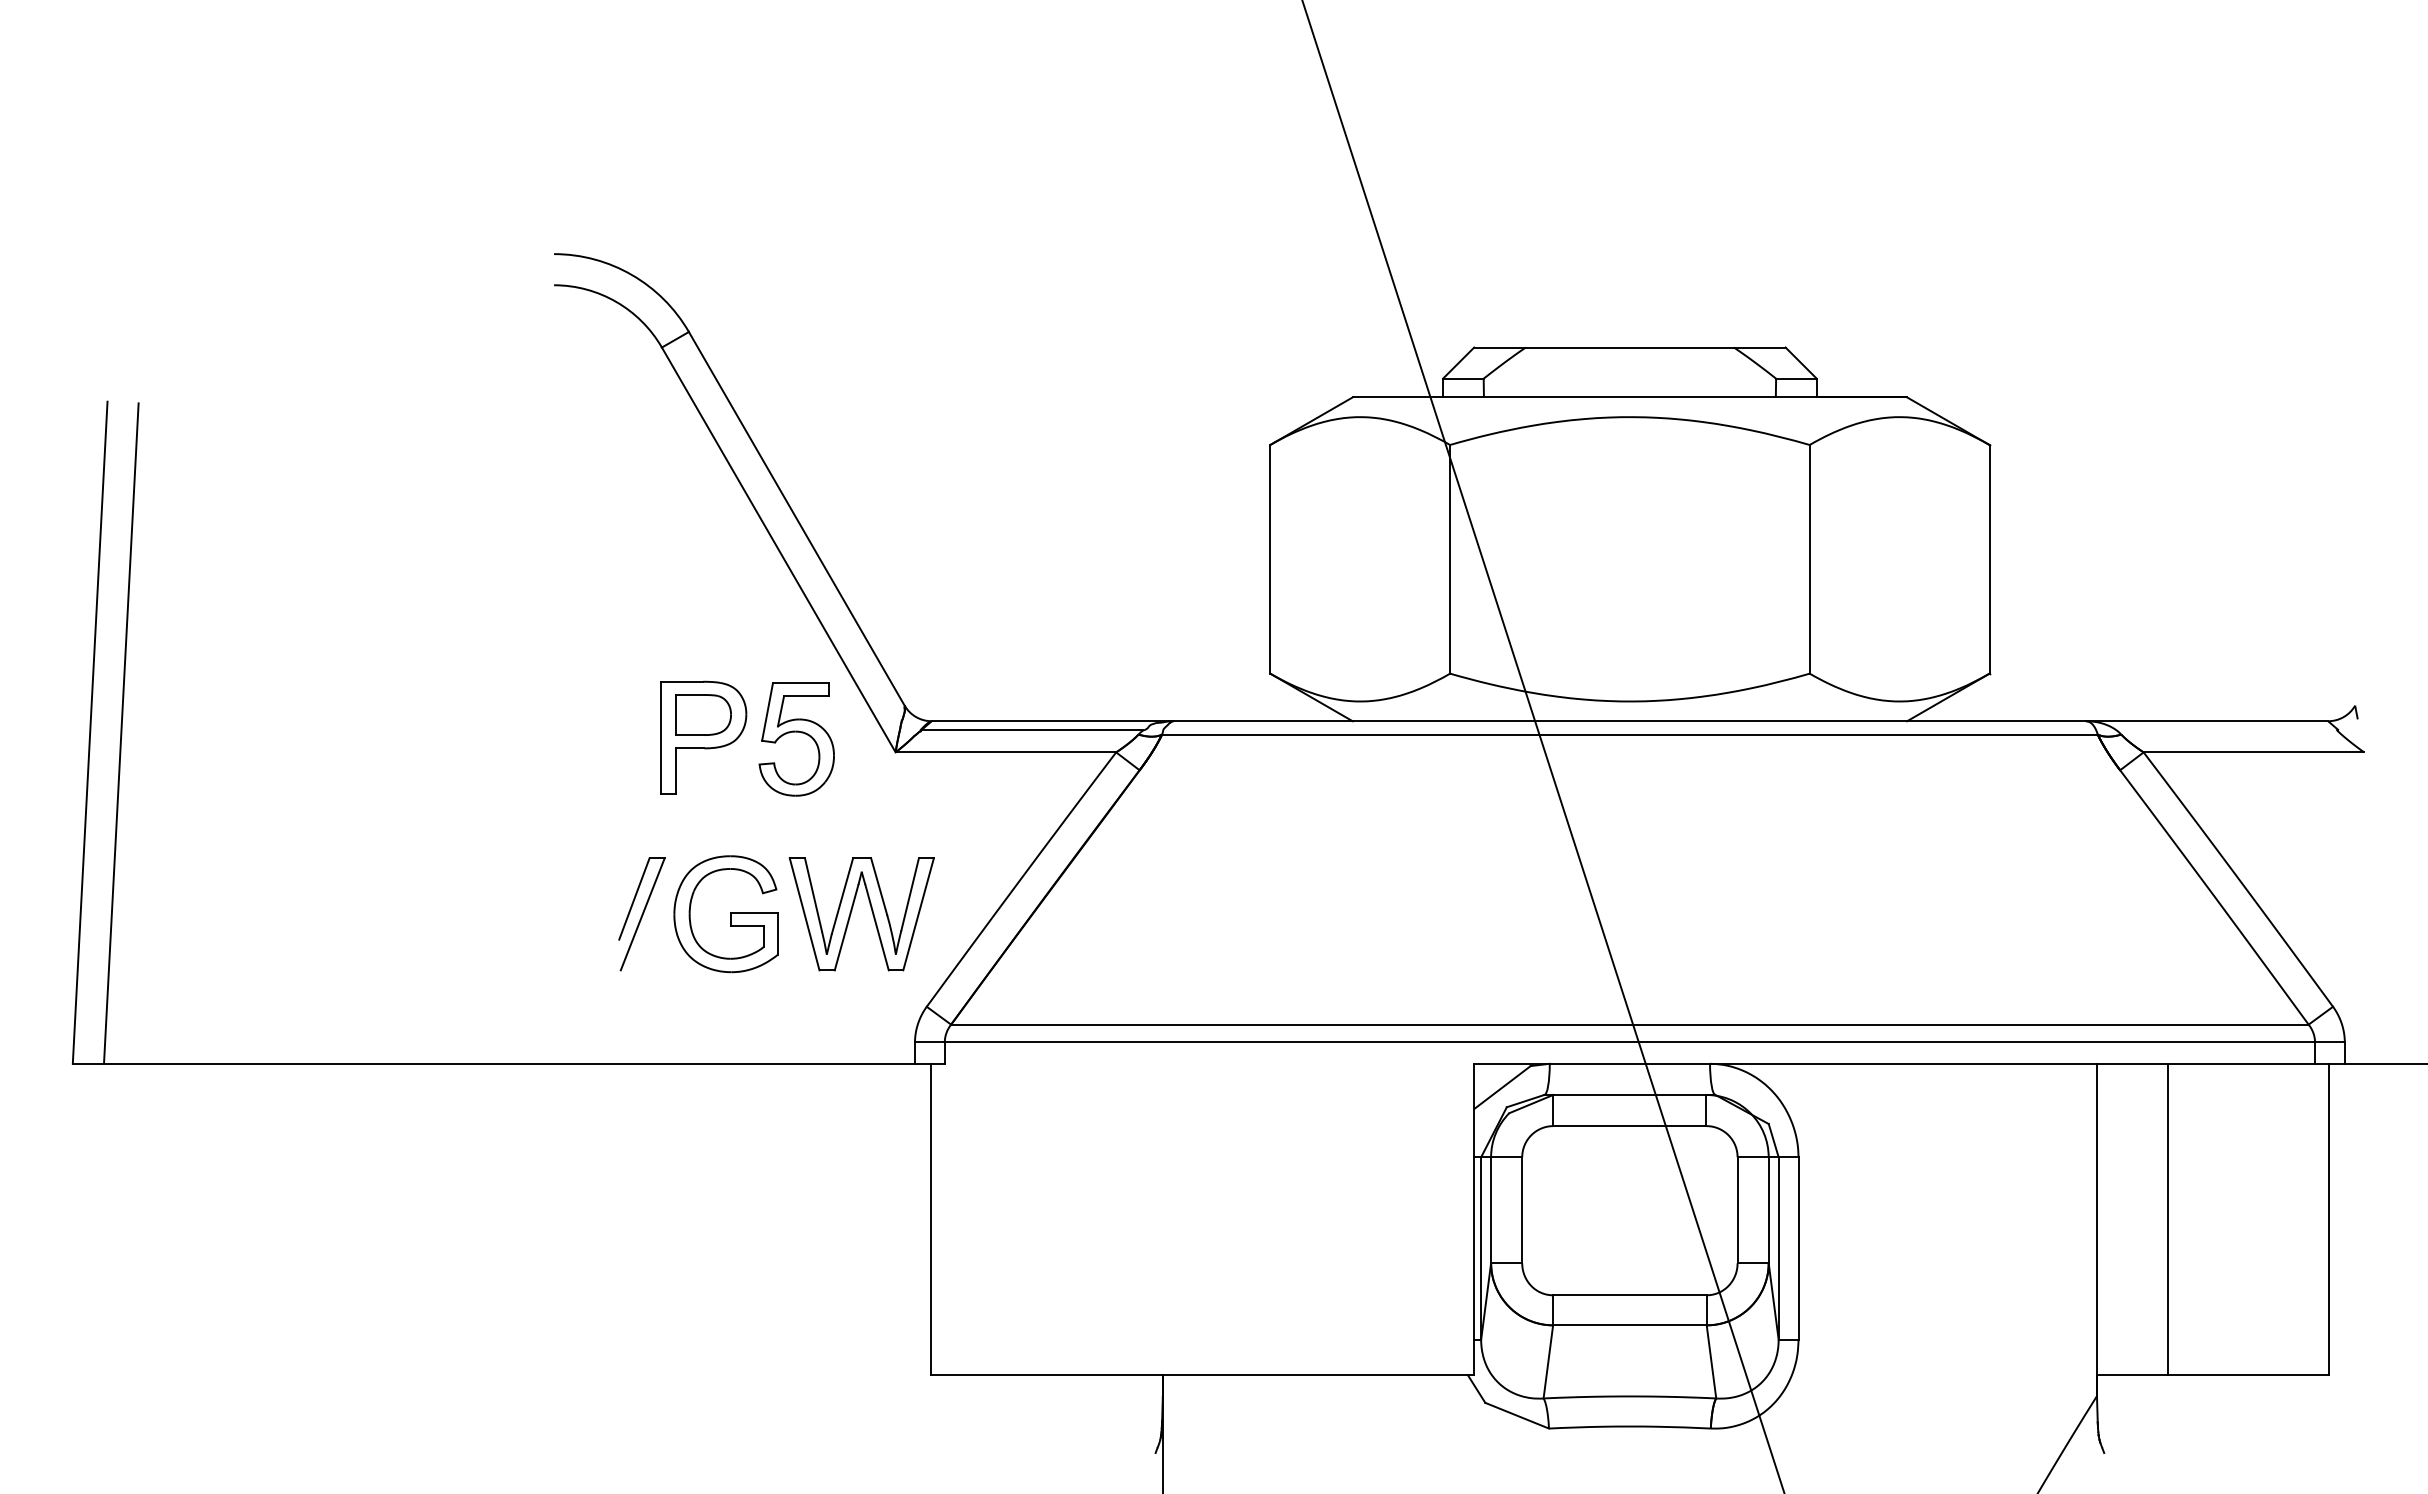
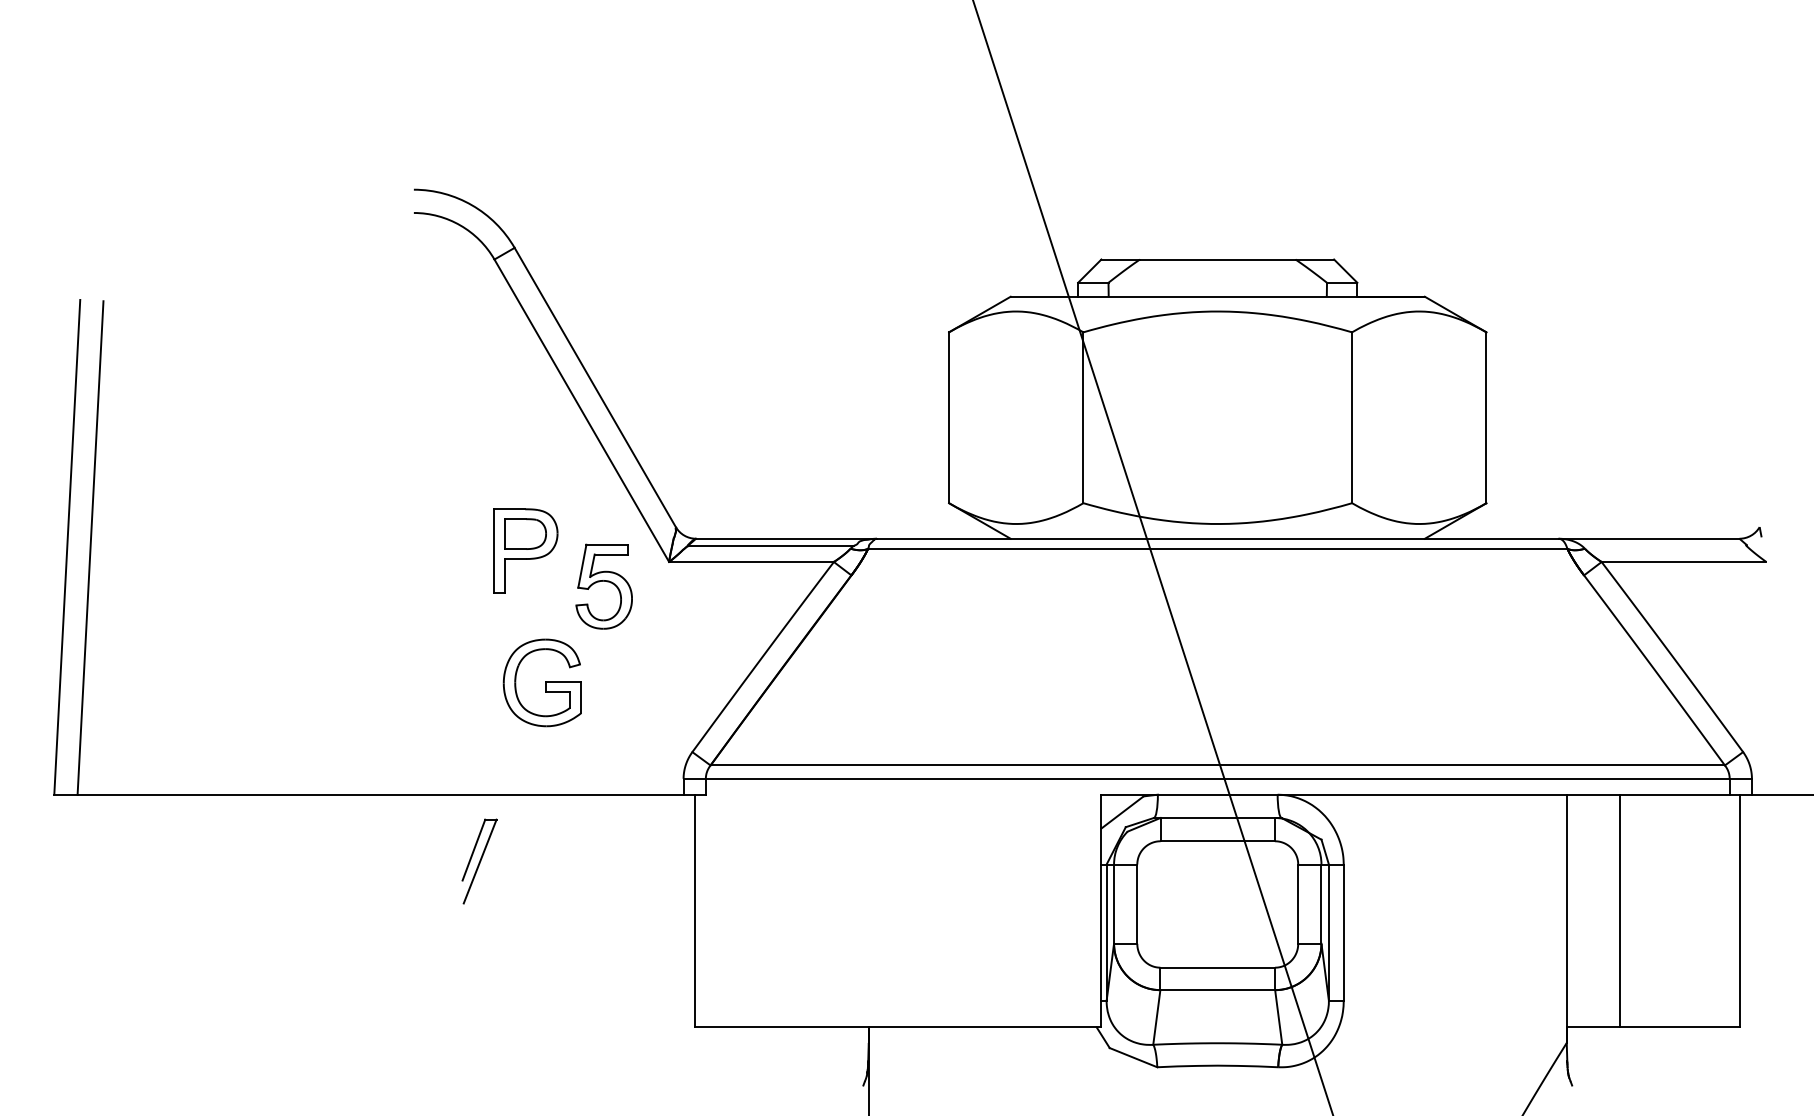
part: (796, 732) -> (604, 581), moved
part: (852, 910) -> (636, 680), removed
part: (641, 914) -> (479, 861), moved

